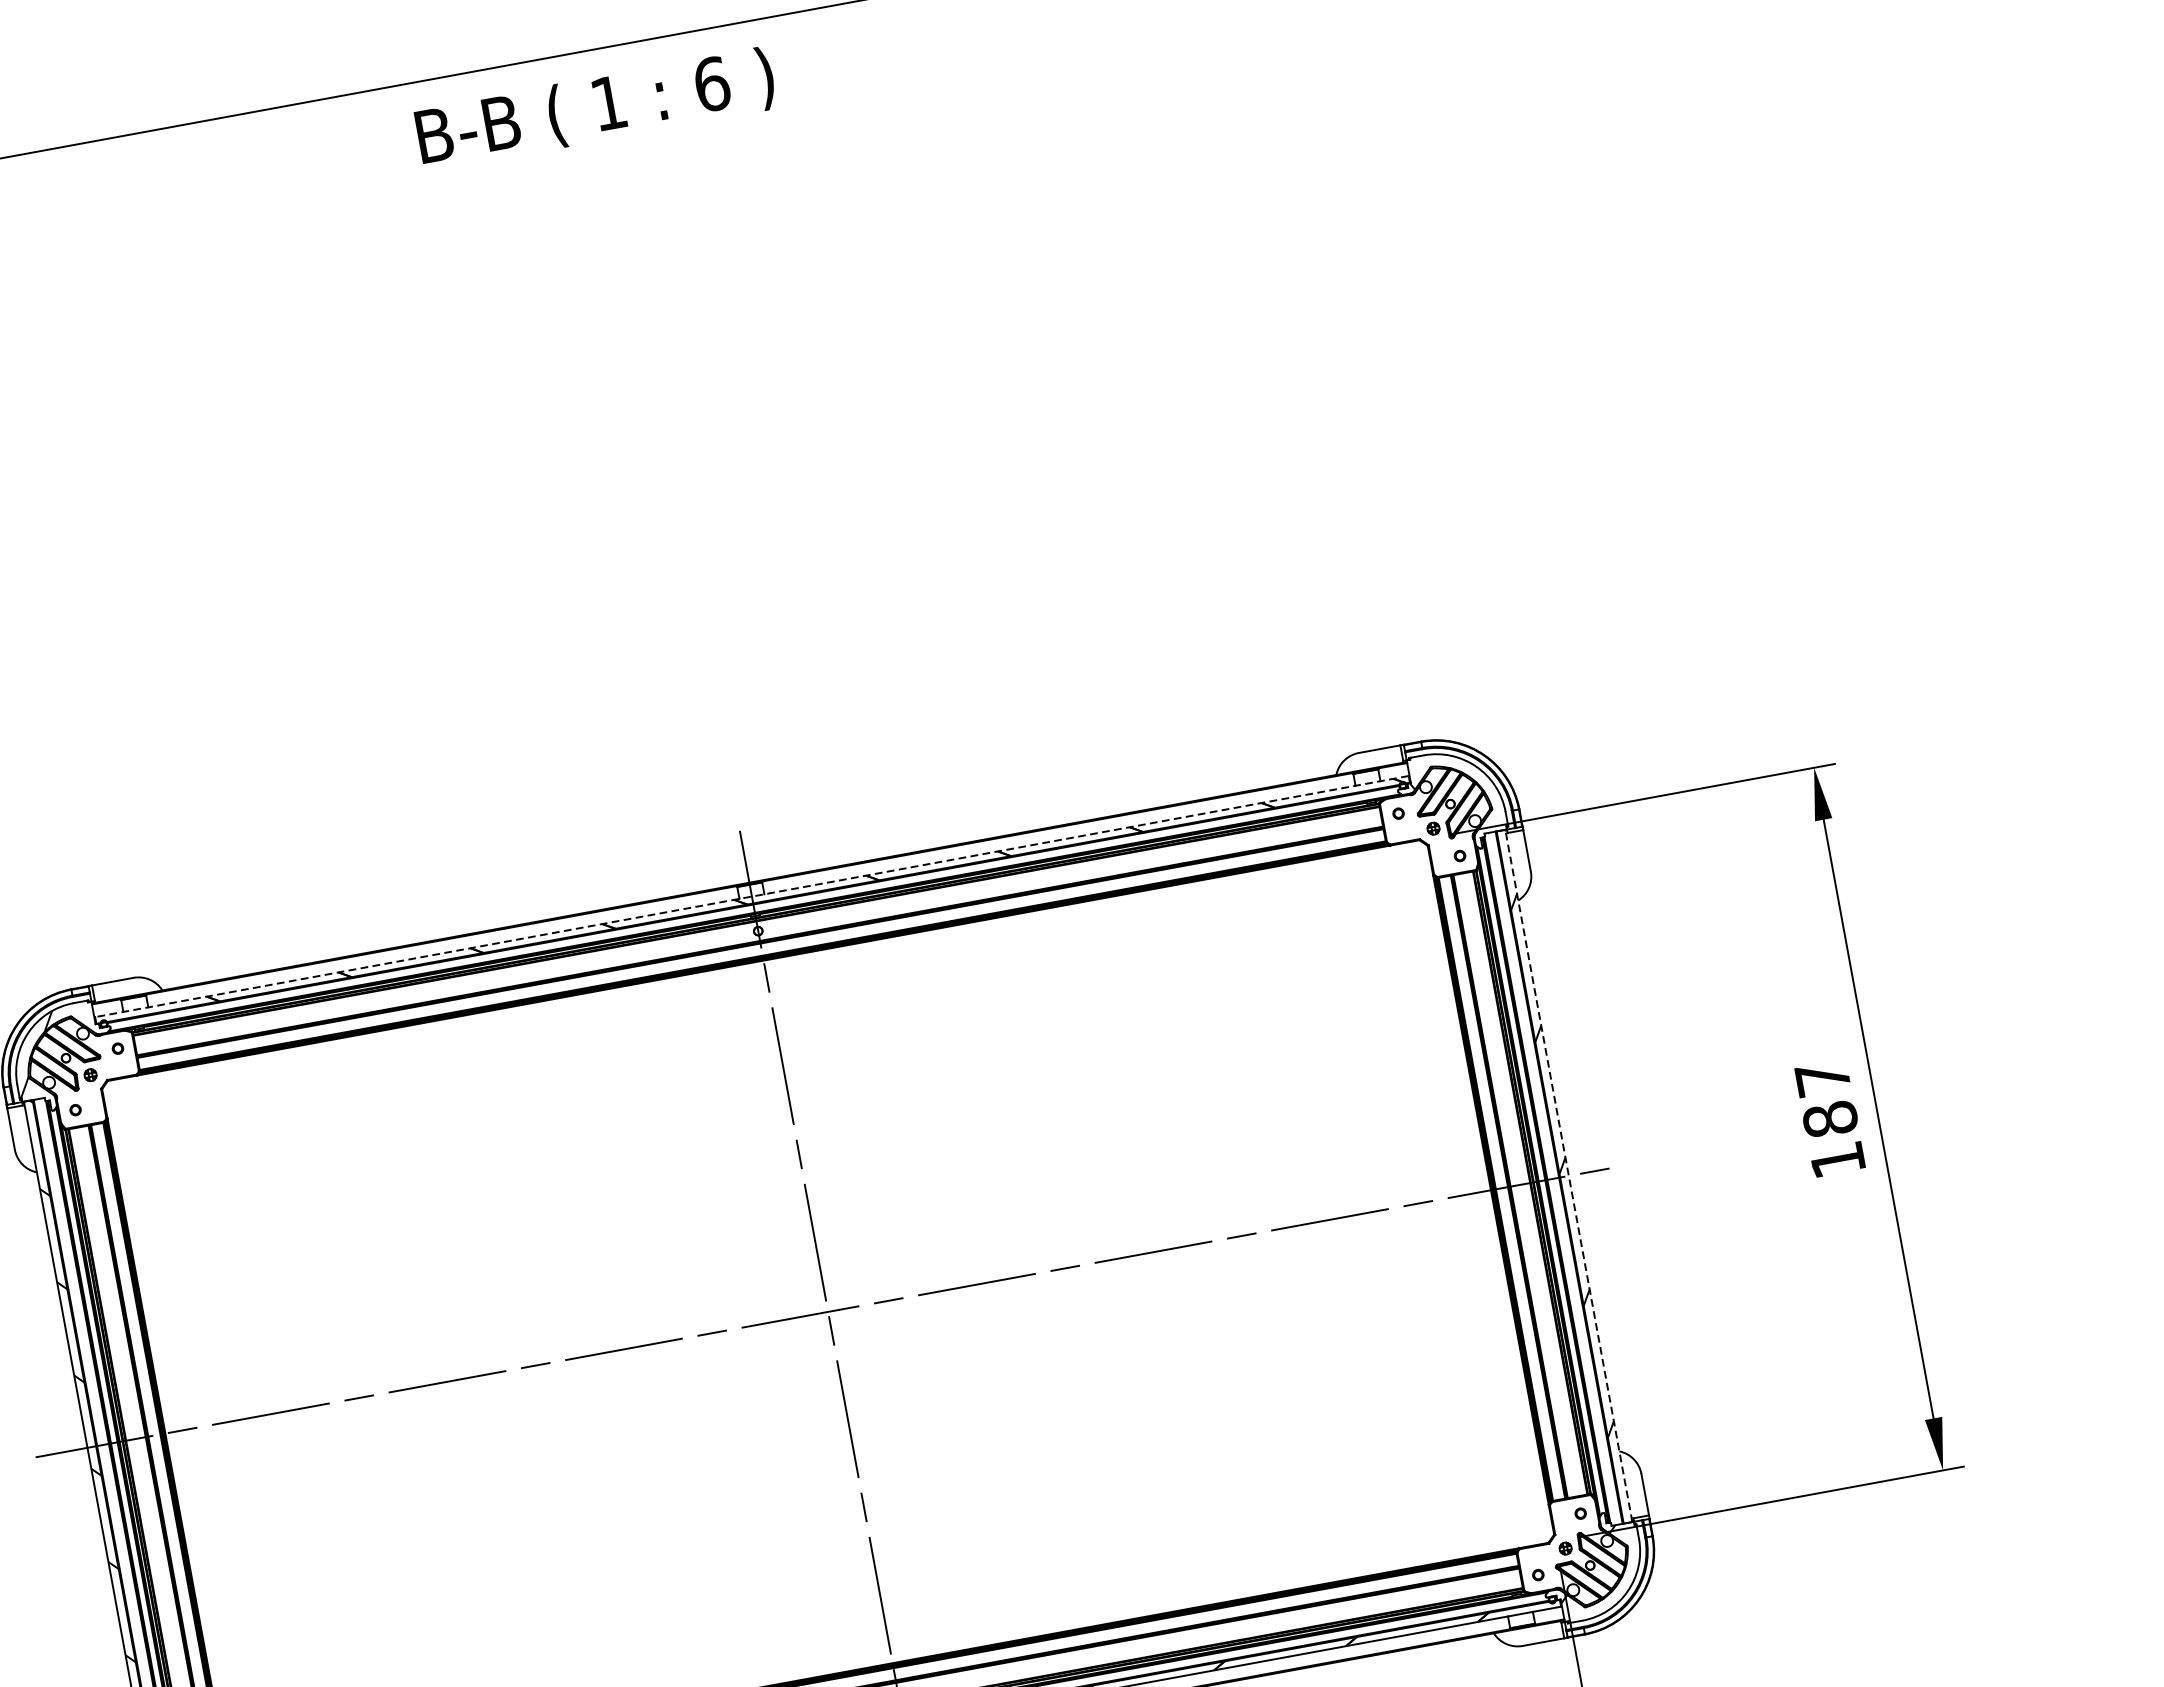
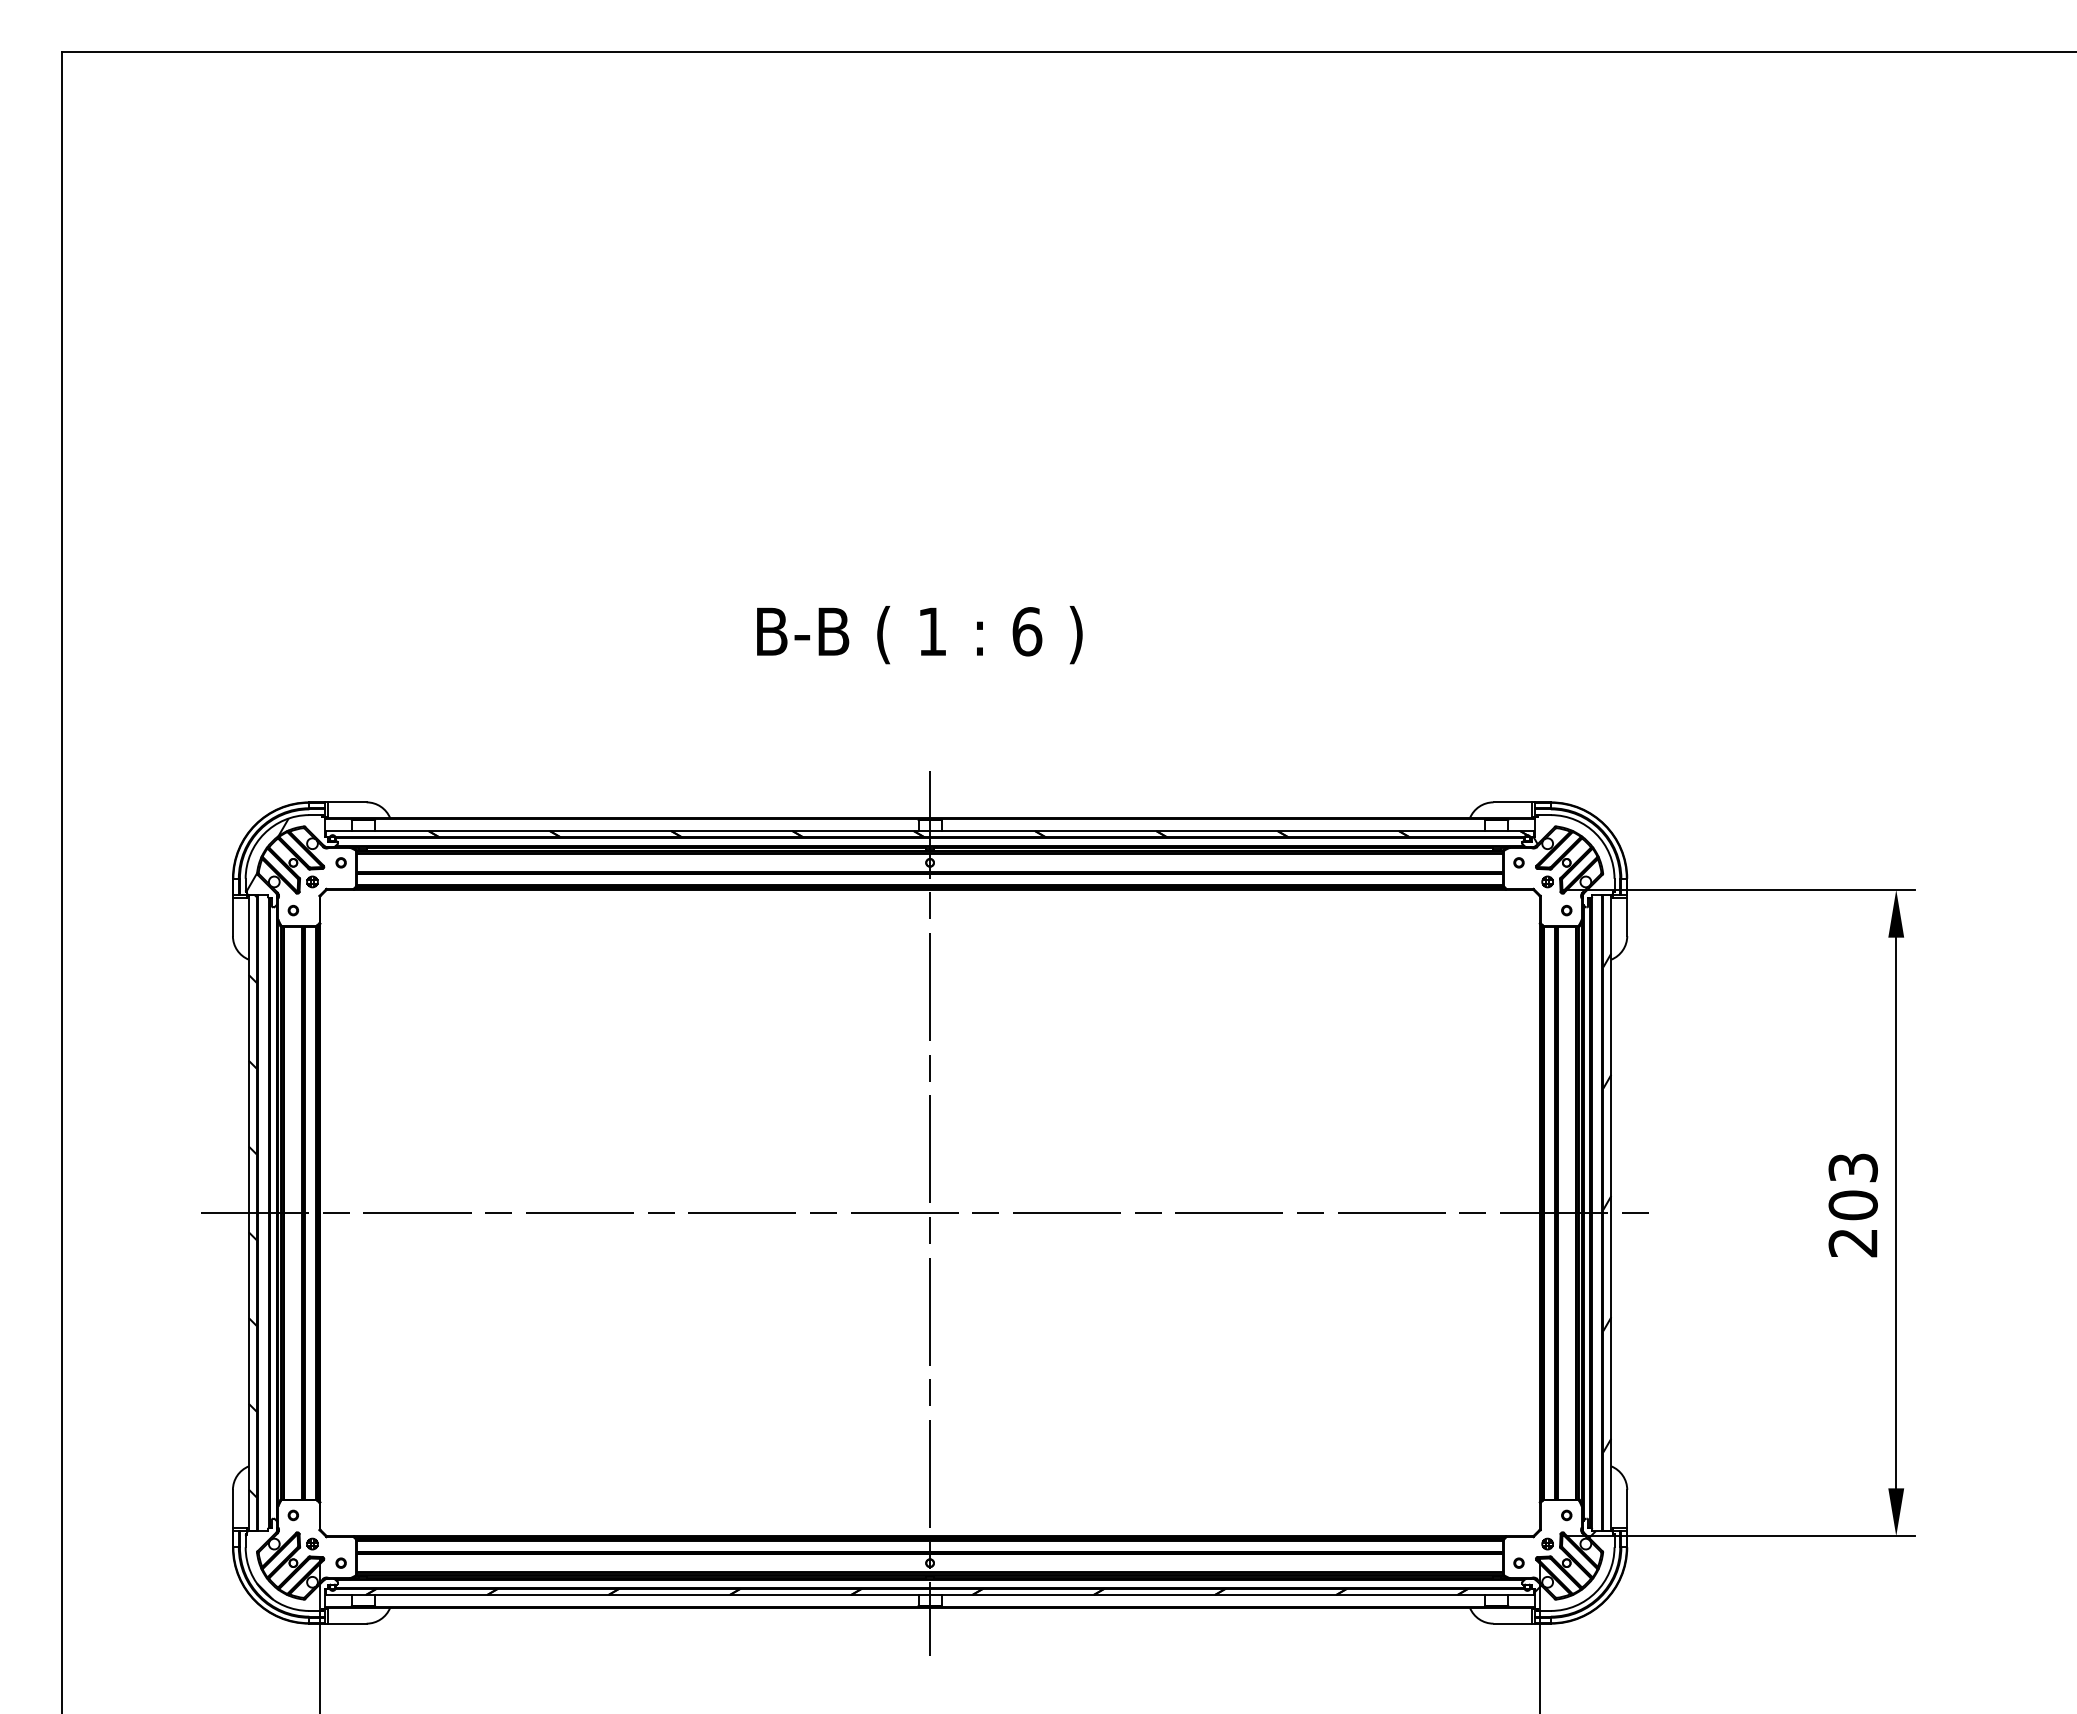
text: (595, 109) -> (919, 635), moved
line: (751, 897) -> (929, 831), dashed -> solid
text: (1829, 1119) -> (1852, 1205), 187 -> 203
line: (1568, 1175) -> (1611, 1212), dashed -> solid

